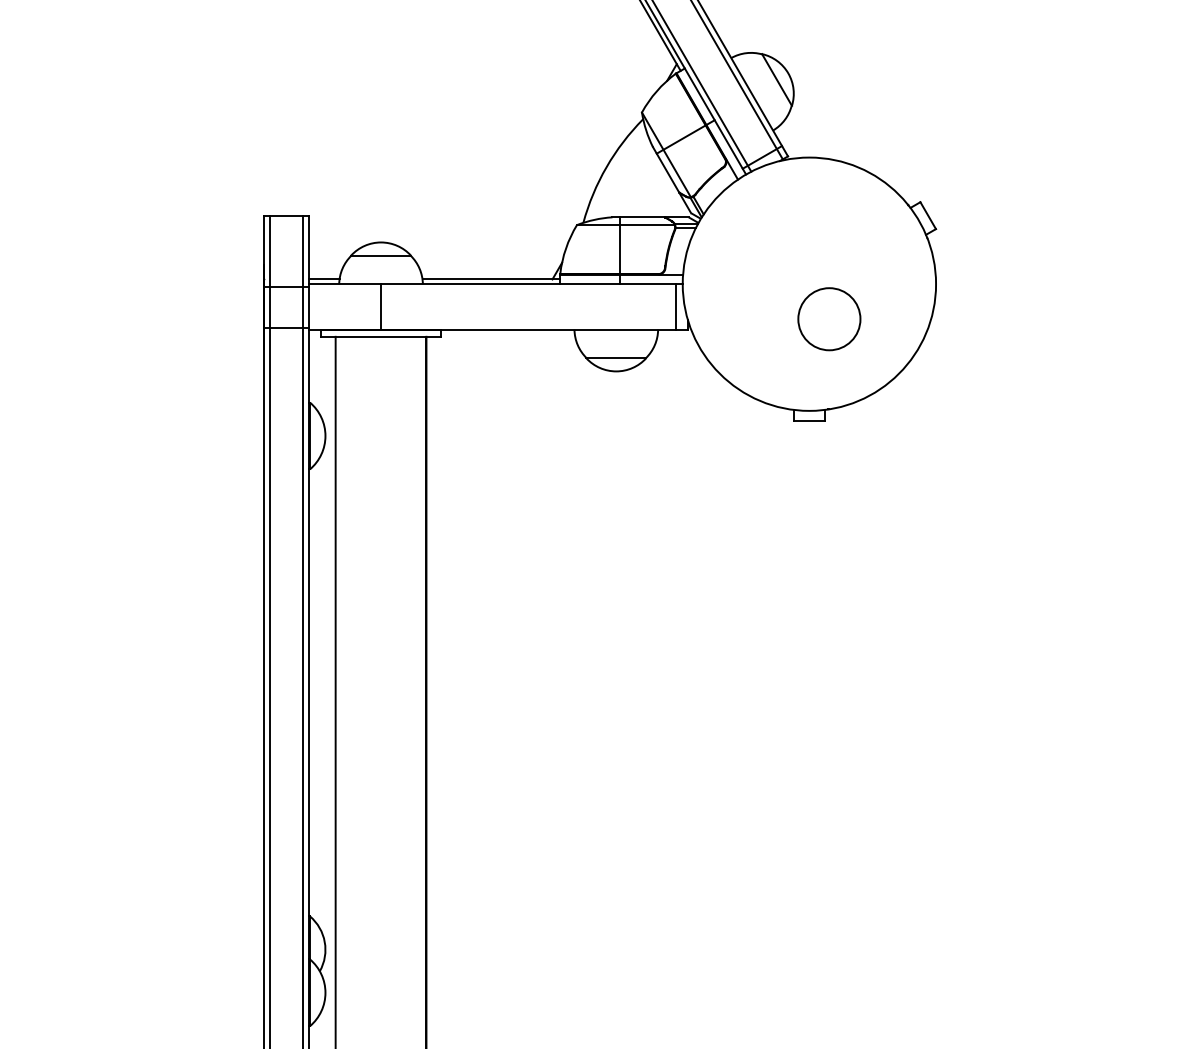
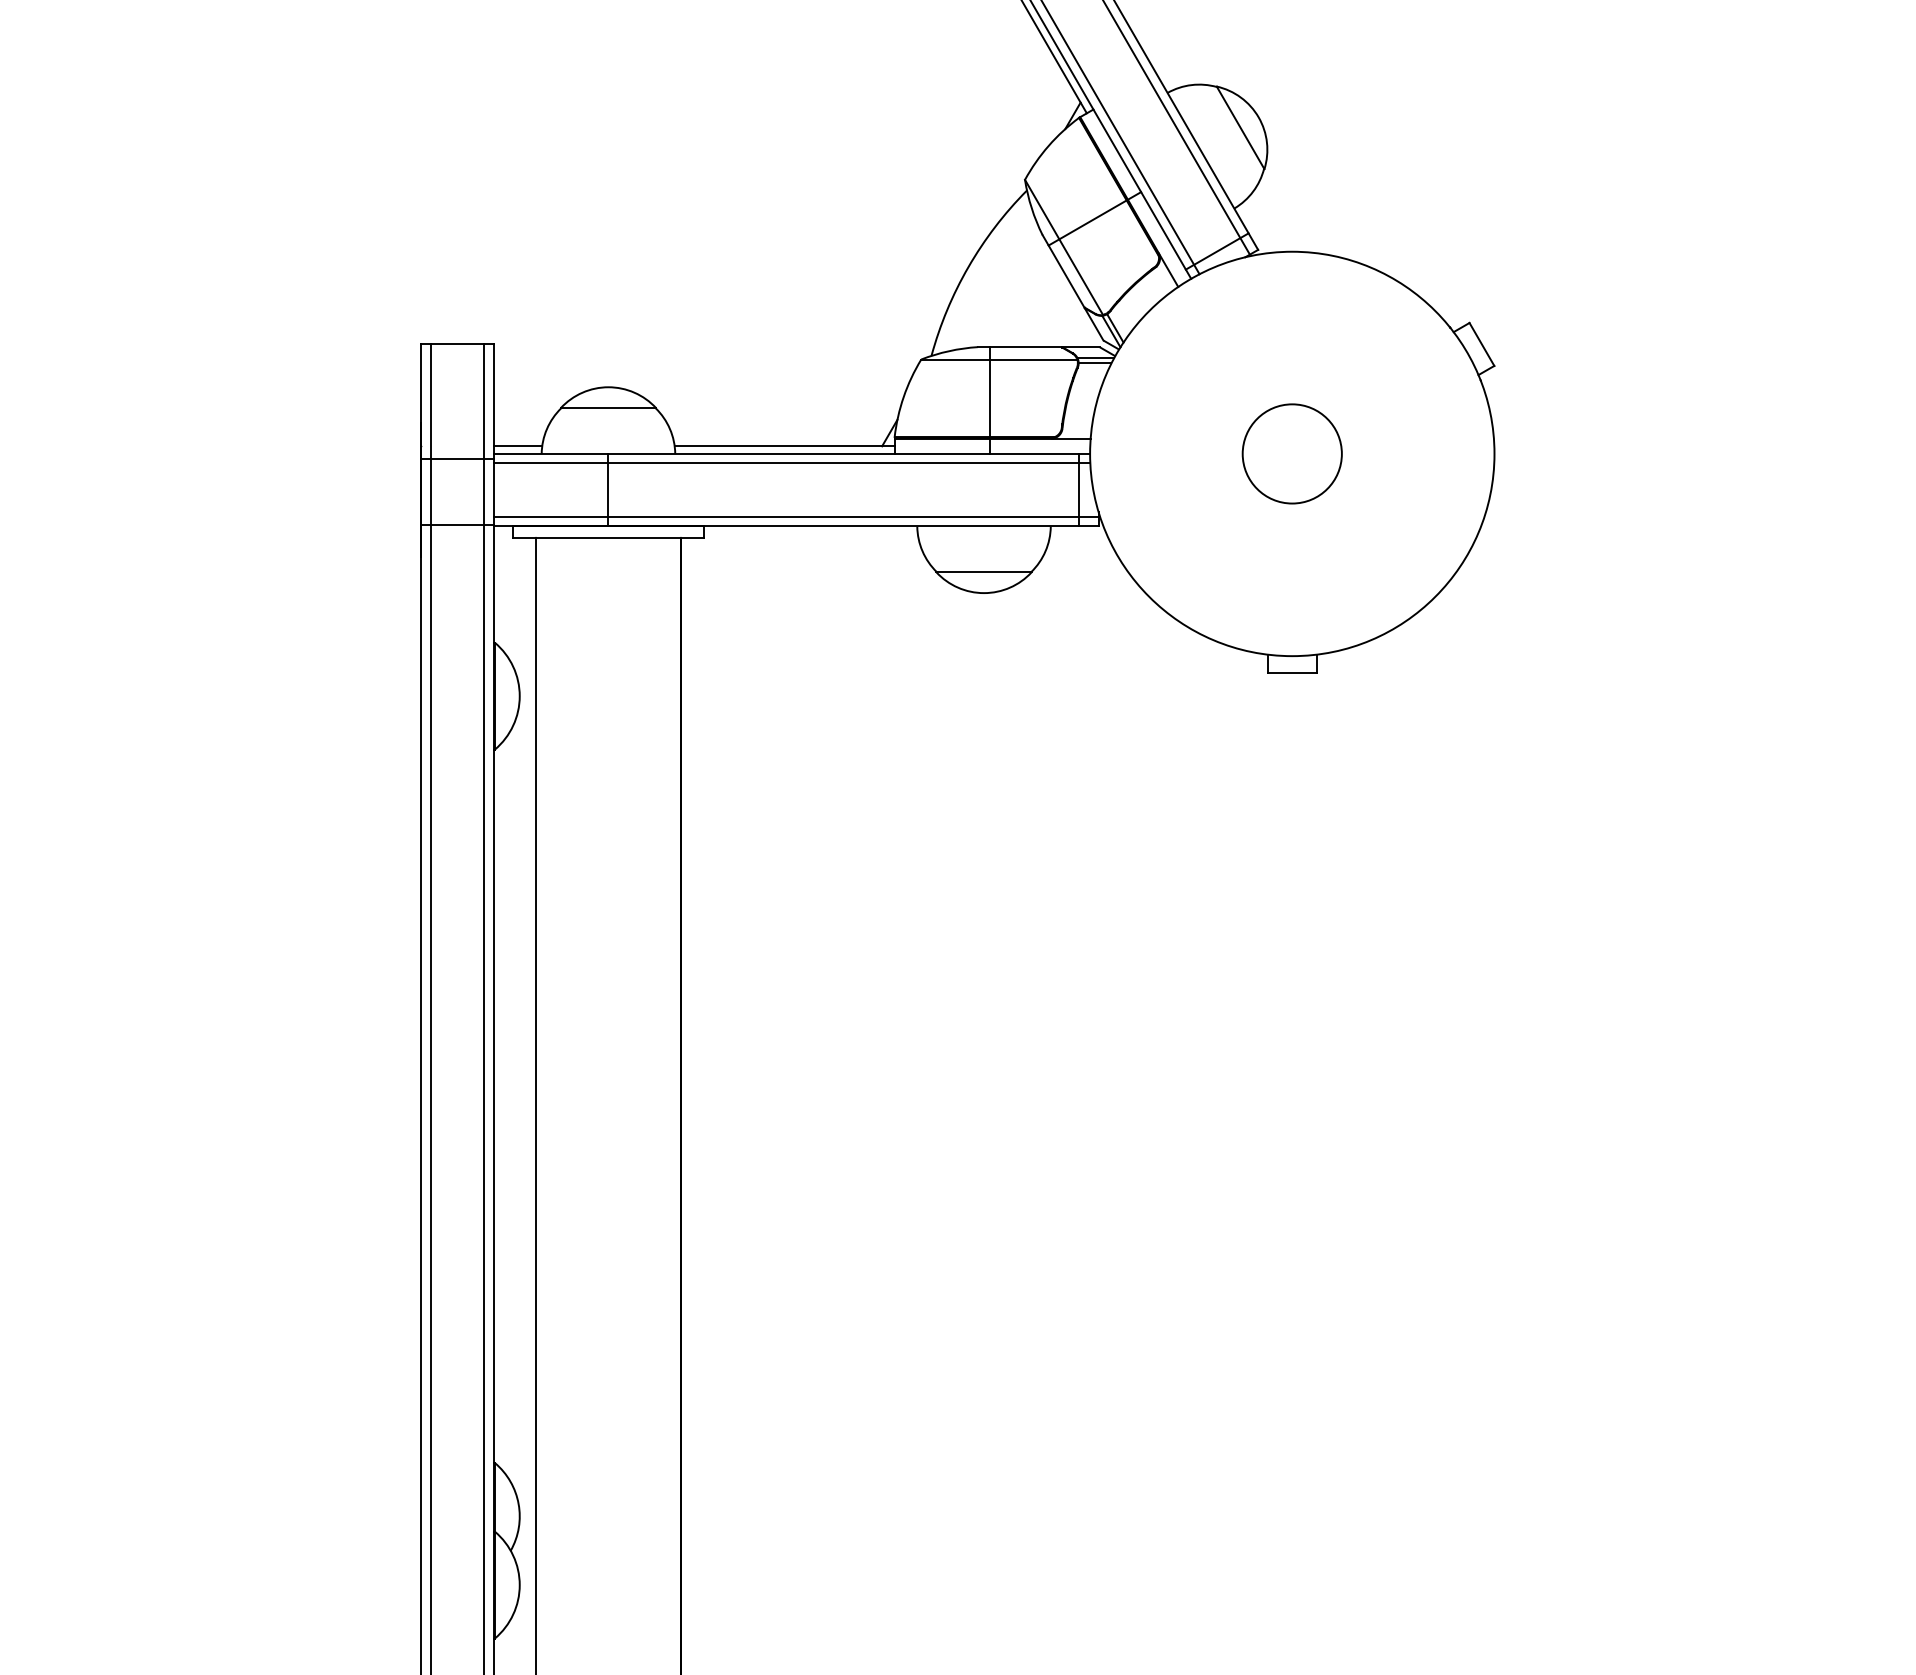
line: (495, 290) -> (791, 463), added
circle: (829, 319) -> (1292, 454), moved
line: (498, 323) -> (795, 516), added

